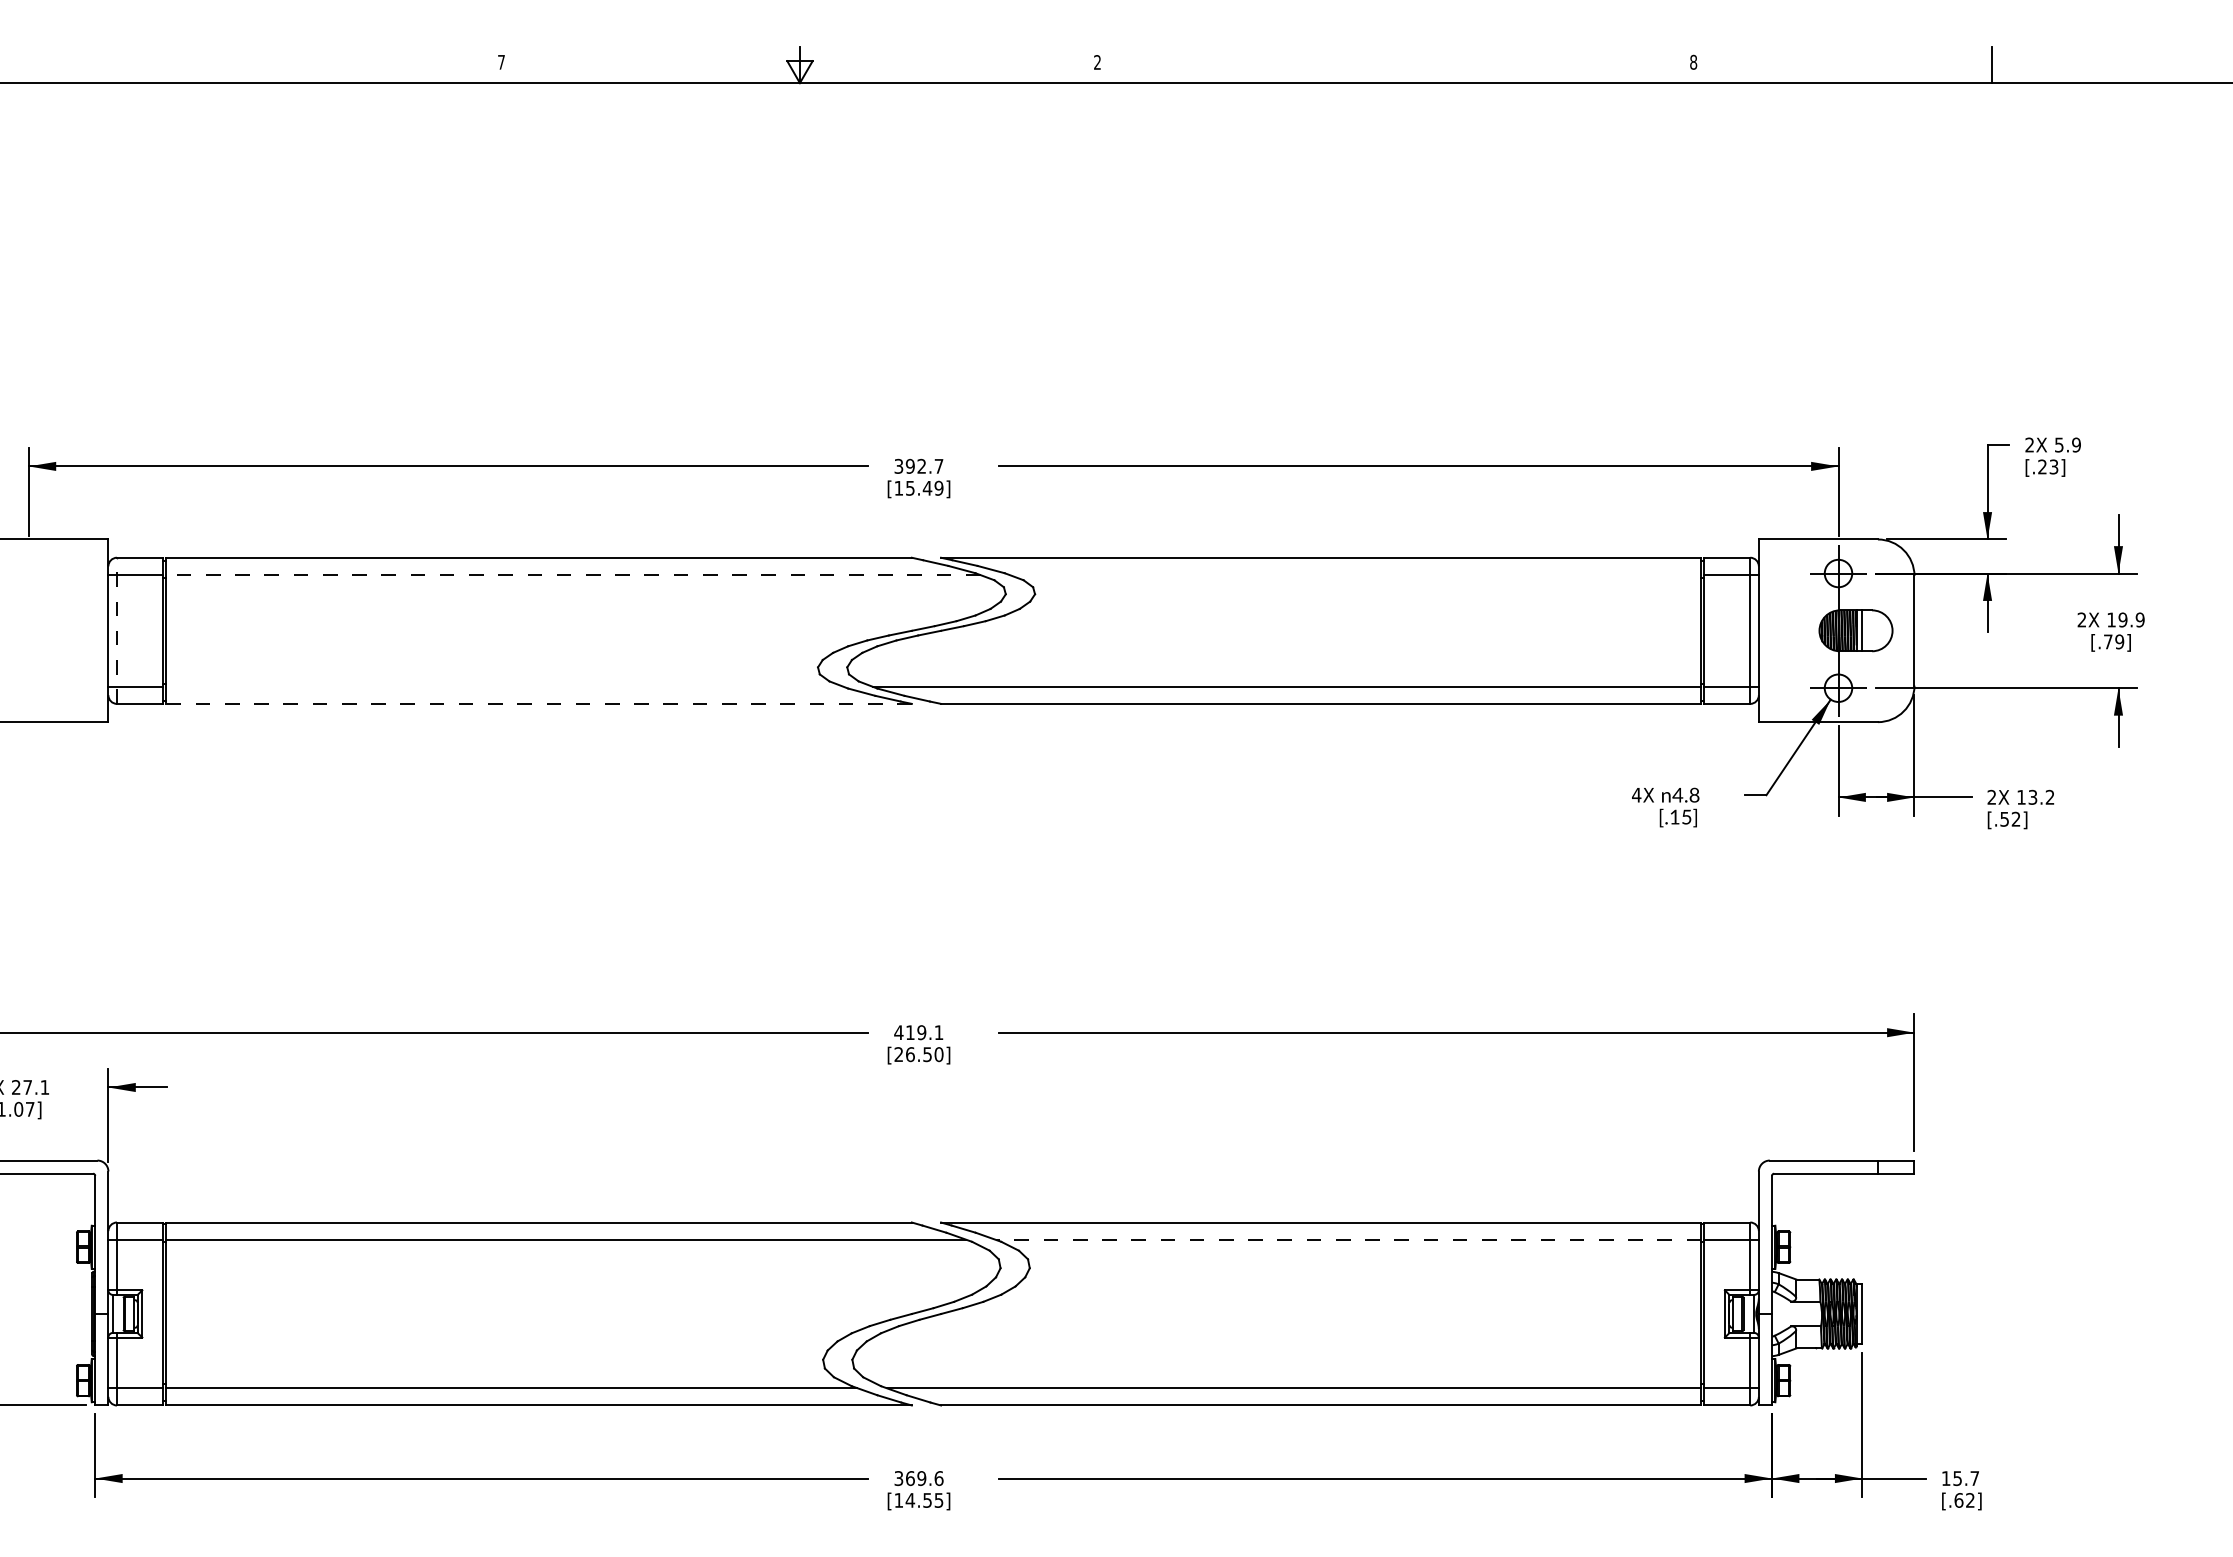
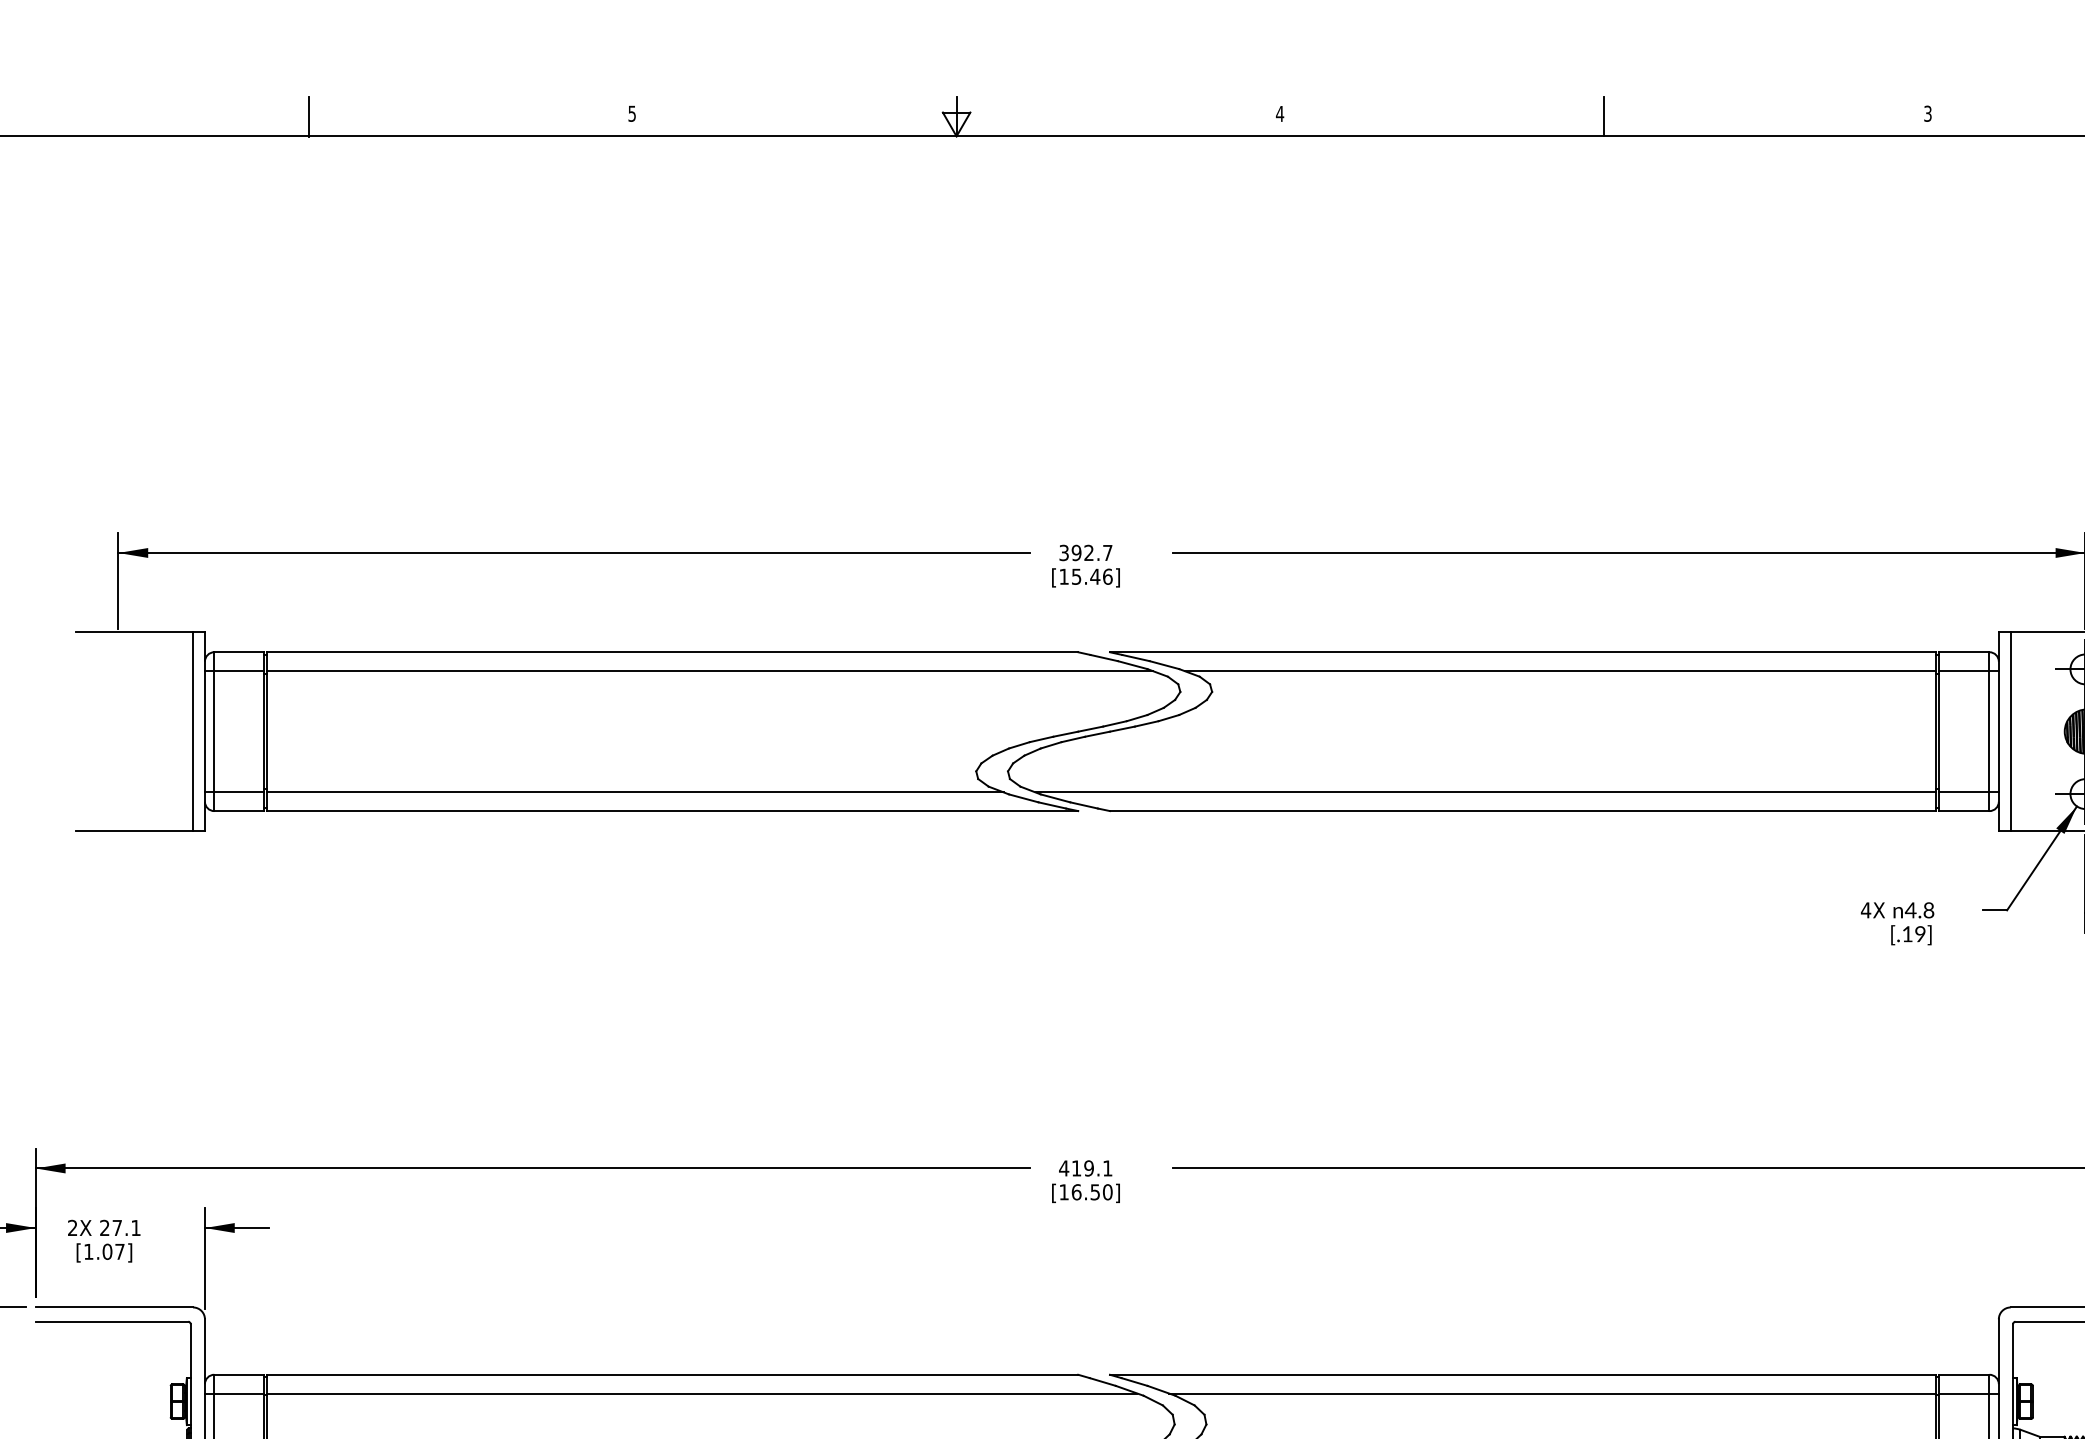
text: (1693, 61) -> (1927, 112), 8 -> 3
text: (501, 62) -> (632, 113), 7 -> 5
text: (1097, 62) -> (1280, 113), 2 -> 4
line: (204, 64) -> (309, 116), added
line: (1396, 64) -> (1604, 116), added
text: (938, 487) -> (1107, 575), [15.49] -> [15.46]
line: (572, 575) -> (709, 671), dashed -> solid
line: (1355, 575) -> (1560, 671), added
line: (97, 630) -> (193, 731), added
line: (117, 630) -> (214, 731), dashed -> solid
line: (1769, 630) -> (2010, 731), added
line: (504, 686) -> (635, 792), added
line: (538, 703) -> (672, 810), dashed -> solid
text: (1686, 816) -> (1920, 933), [.15] -> [.19]
text: (898, 1054) -> (1063, 1192), [26.50] -> [16.50]
line: (1348, 1239) -> (1552, 1393), dashed -> solid

